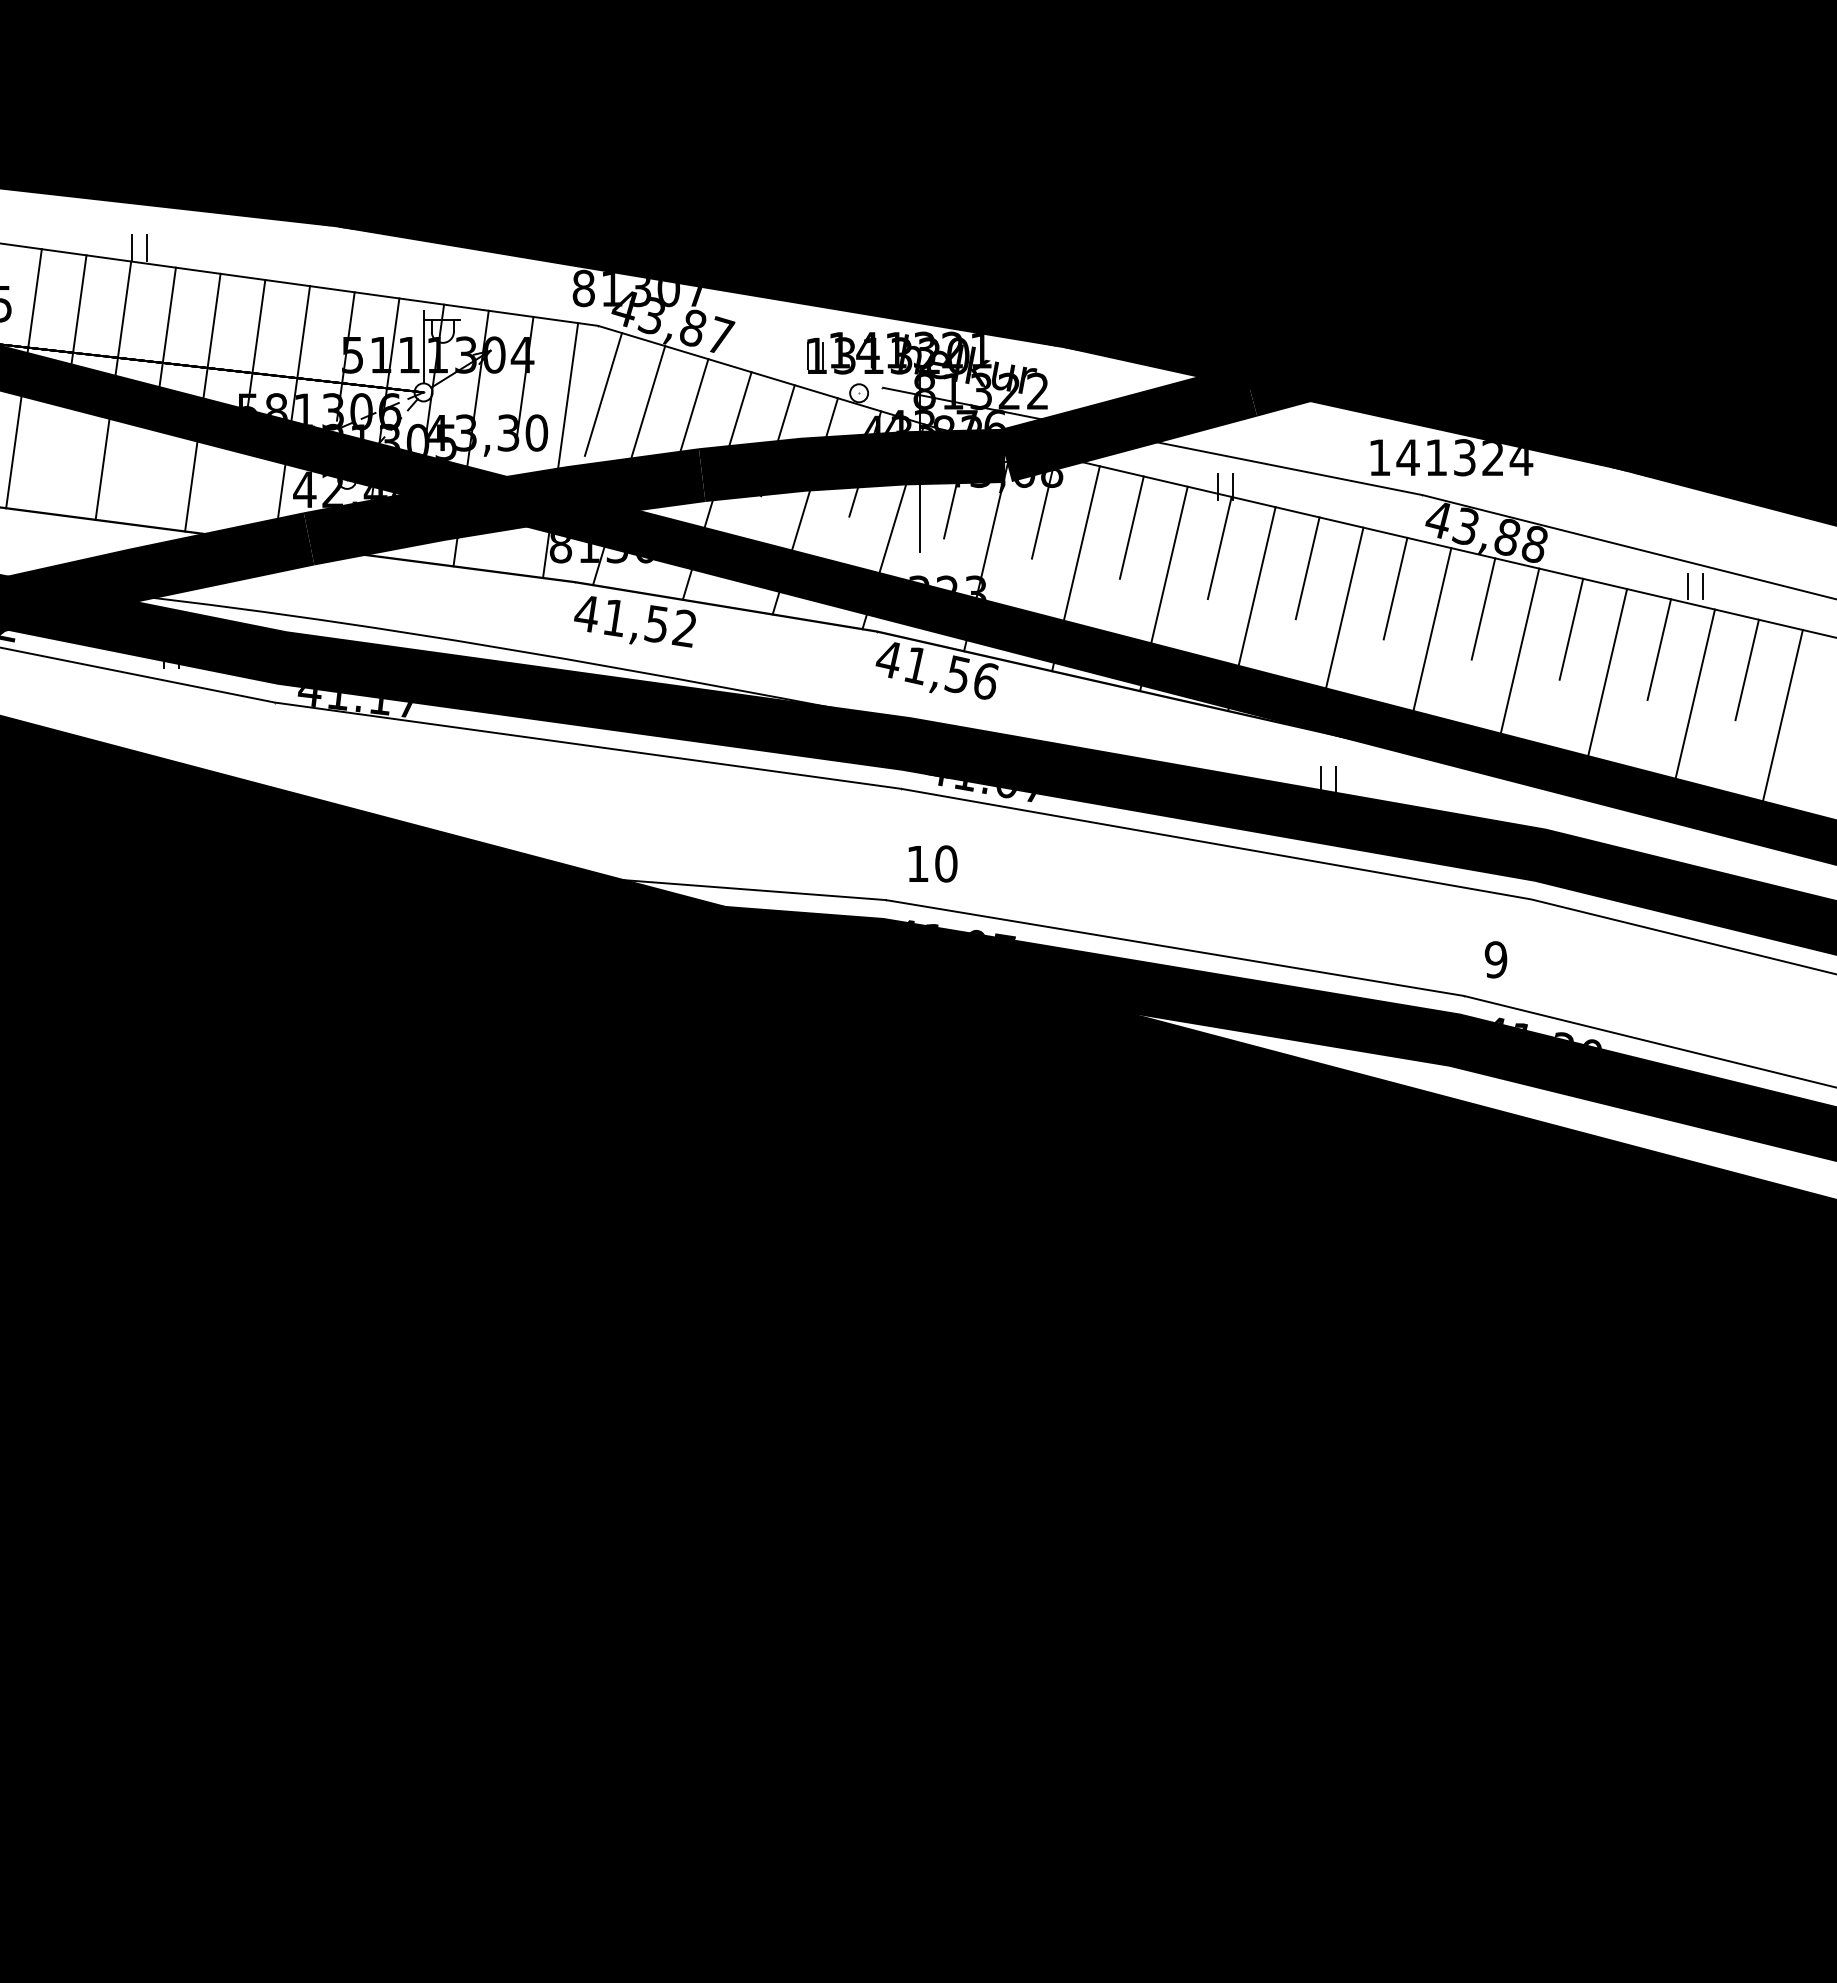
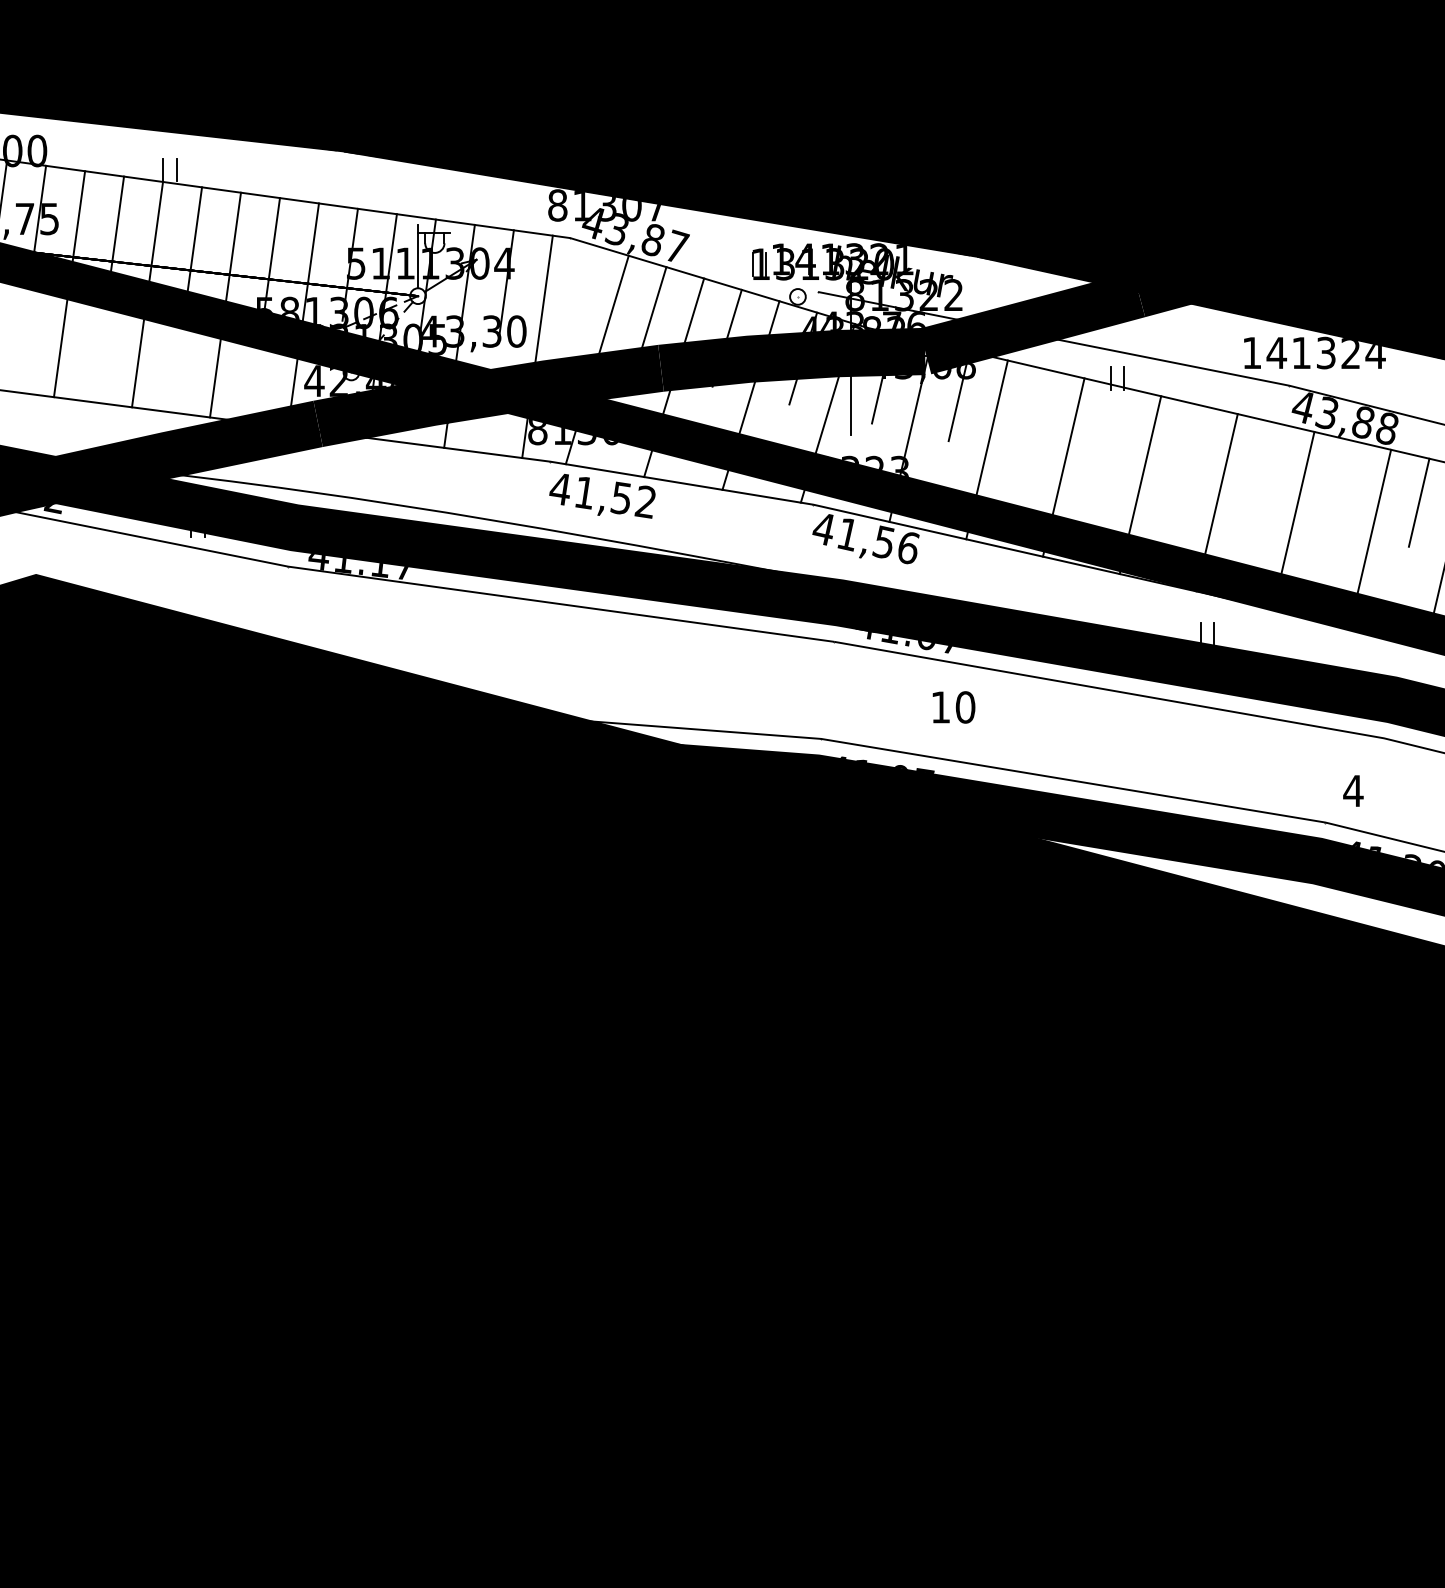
line: (603, 394) -> (574, 297), removed
line: (1131, 527) -> (1035, 413), removed
line: (1219, 547) -> (1112, 431), removed
line: (1307, 568) -> (1188, 449), removed
line: (1395, 588) -> (1265, 467), removed
line: (1483, 608) -> (1342, 484), removed
text: (932, 863) -> (953, 707), moved
text: (1495, 959) -> (1352, 790), 9 -> 4

